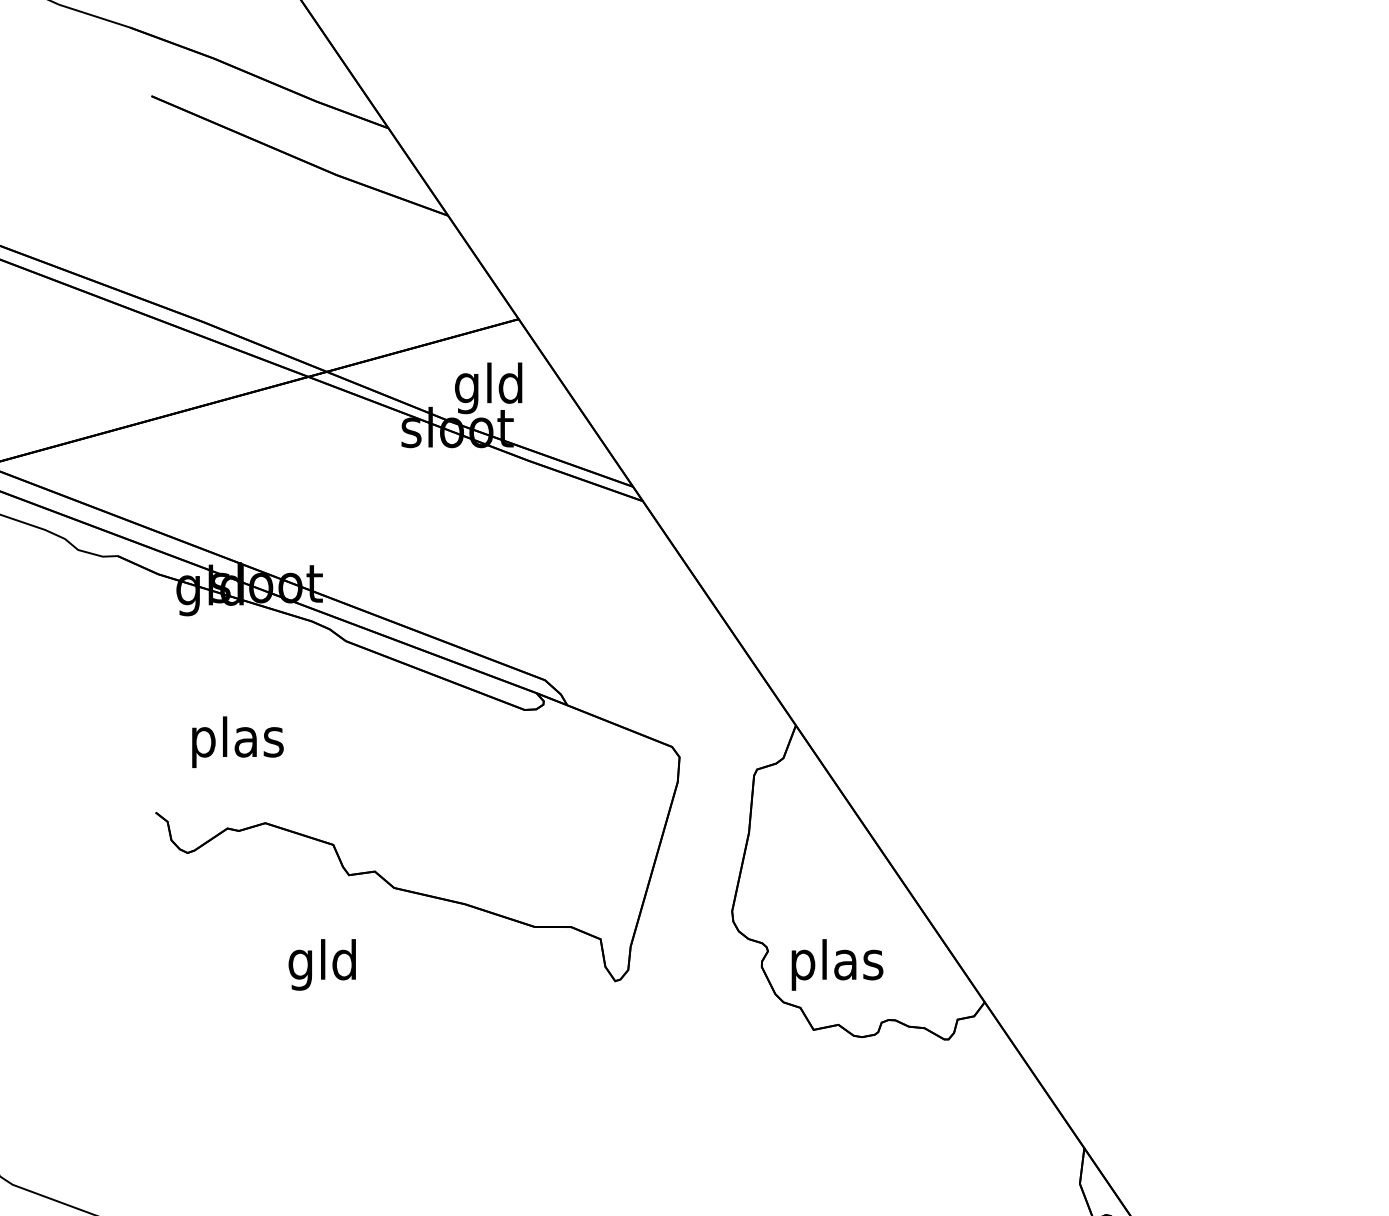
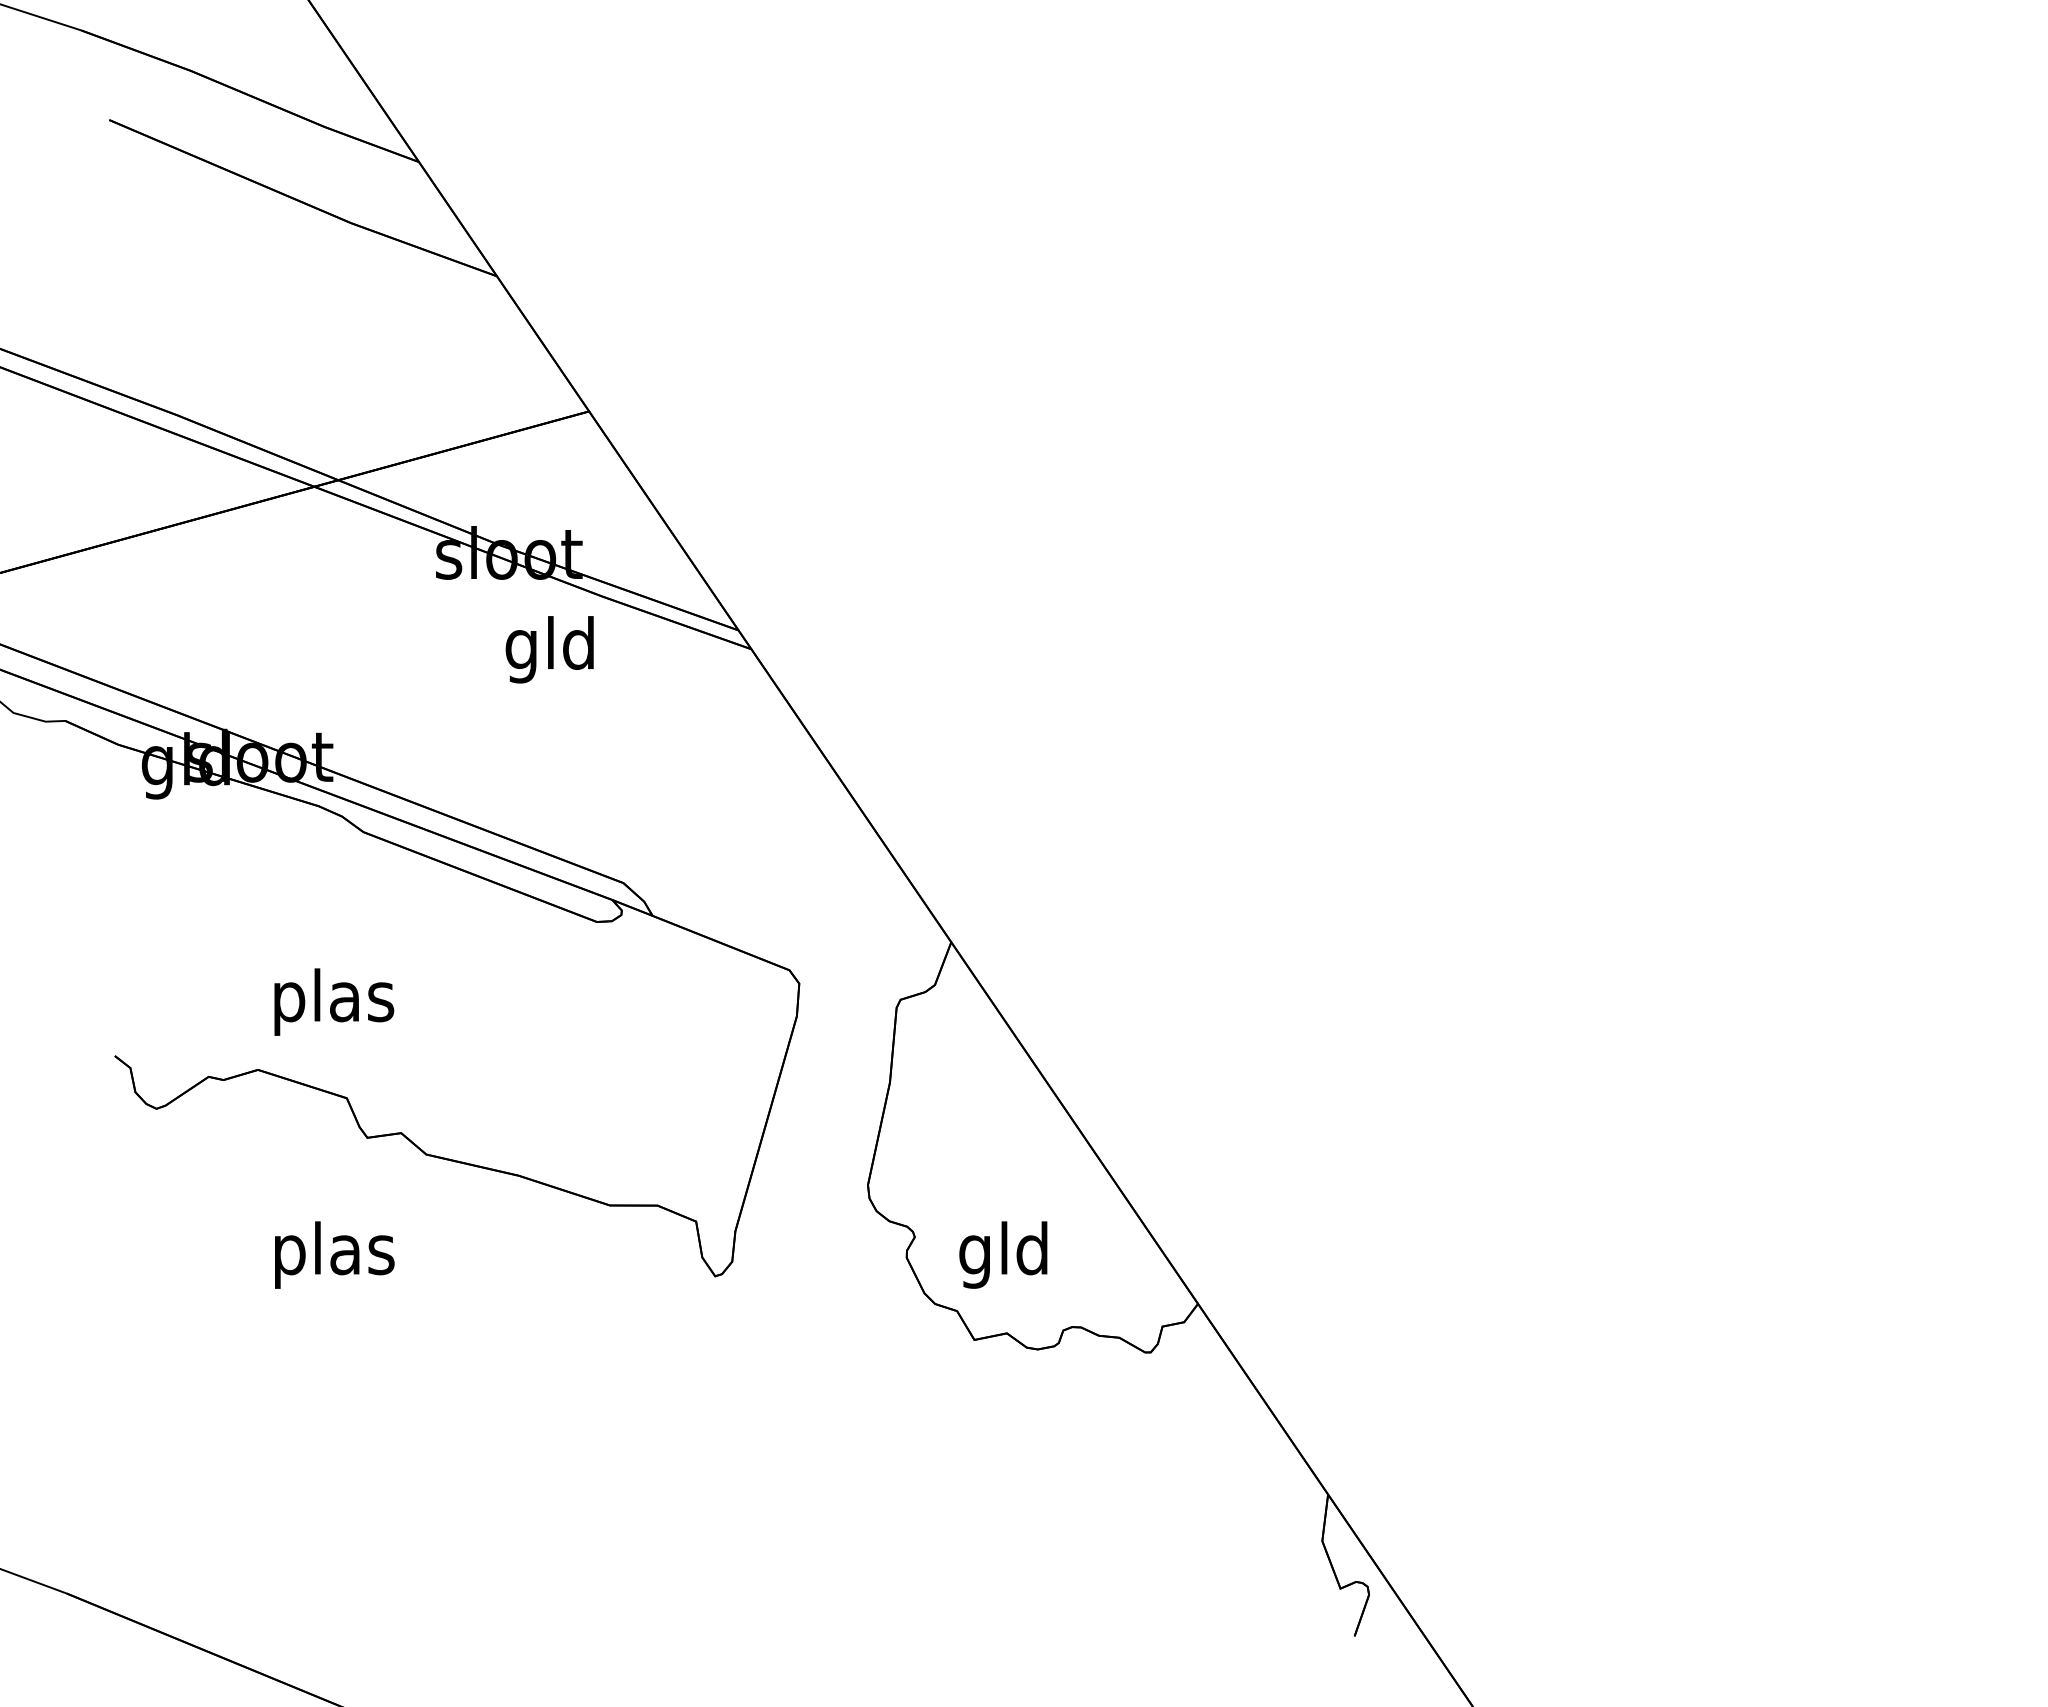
text: (488, 388) -> (549, 649), moved
text: (238, 741) -> (334, 1001), moved
text: (323, 964) -> (334, 1254), gld -> plas
text: (837, 964) -> (1005, 1254), plas -> gld

